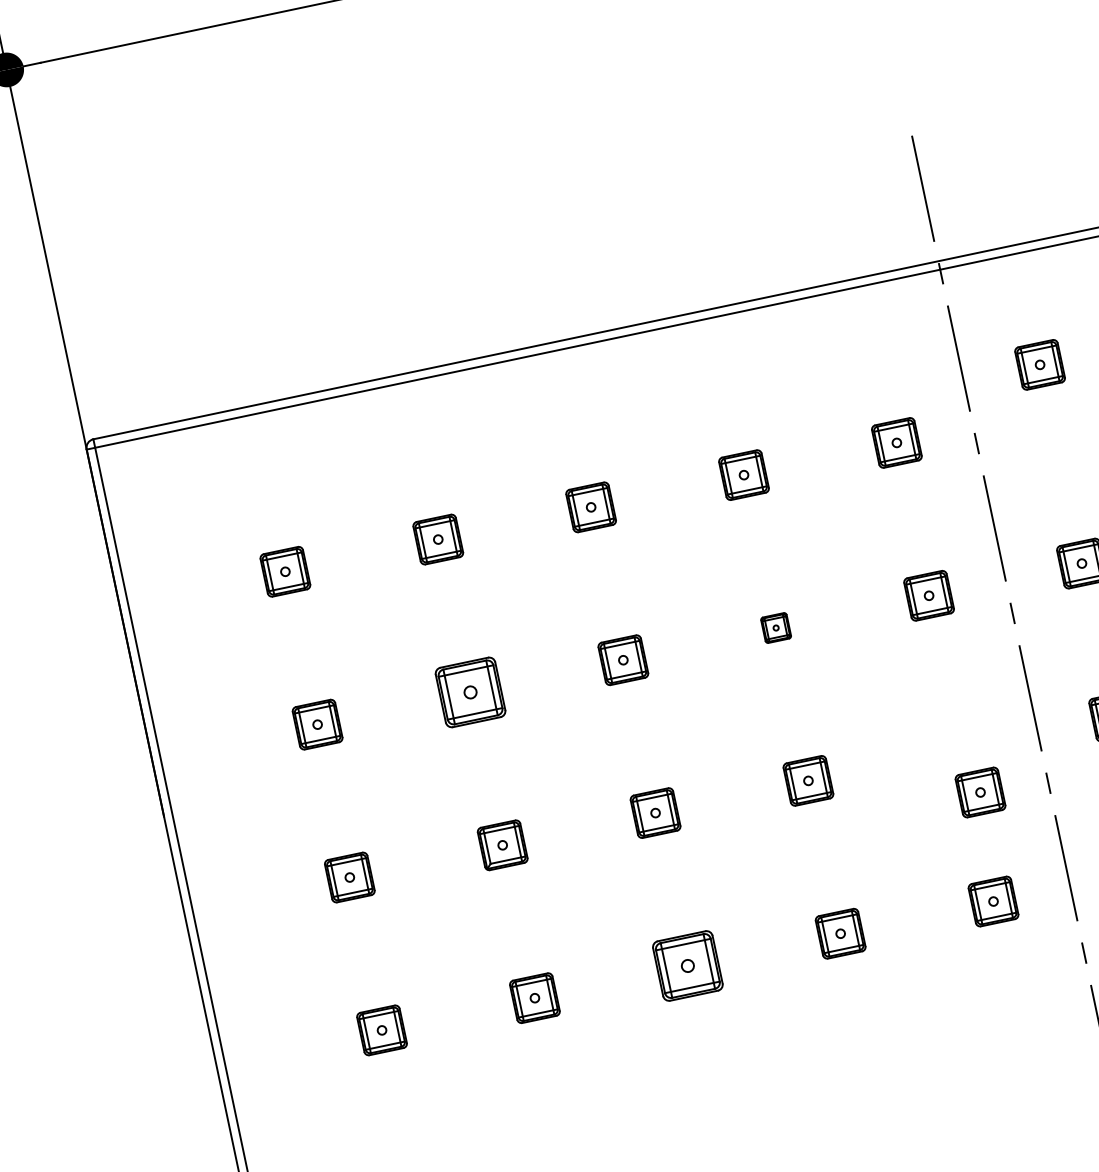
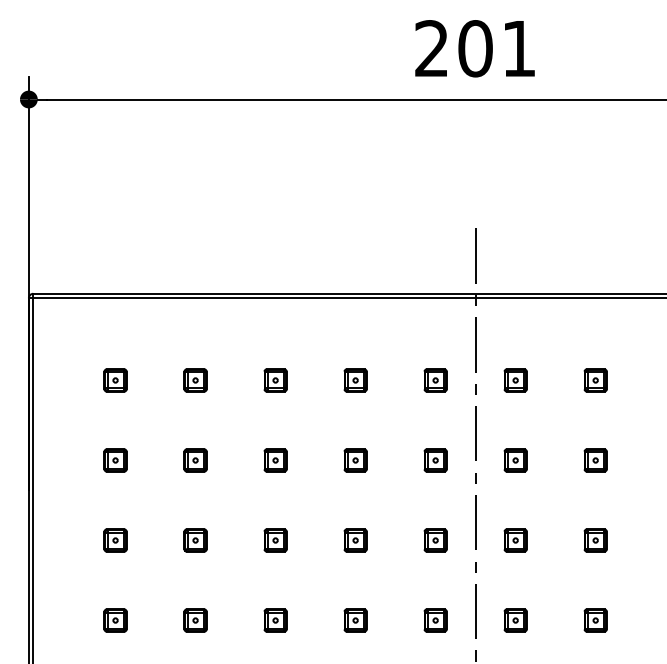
part: (1039, 364) -> (515, 380), moved
part: (775, 628) -> (355, 460), size x1.67
part: (470, 692) -> (195, 460), size x0.71
part: (980, 792) -> (435, 540), moved
part: (687, 965) -> (275, 620), size x0.71

